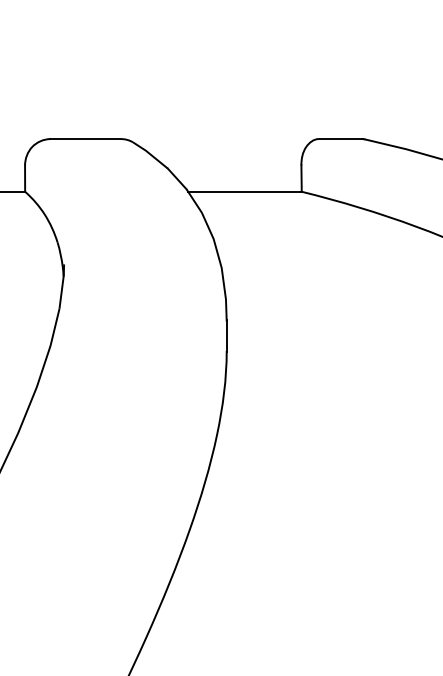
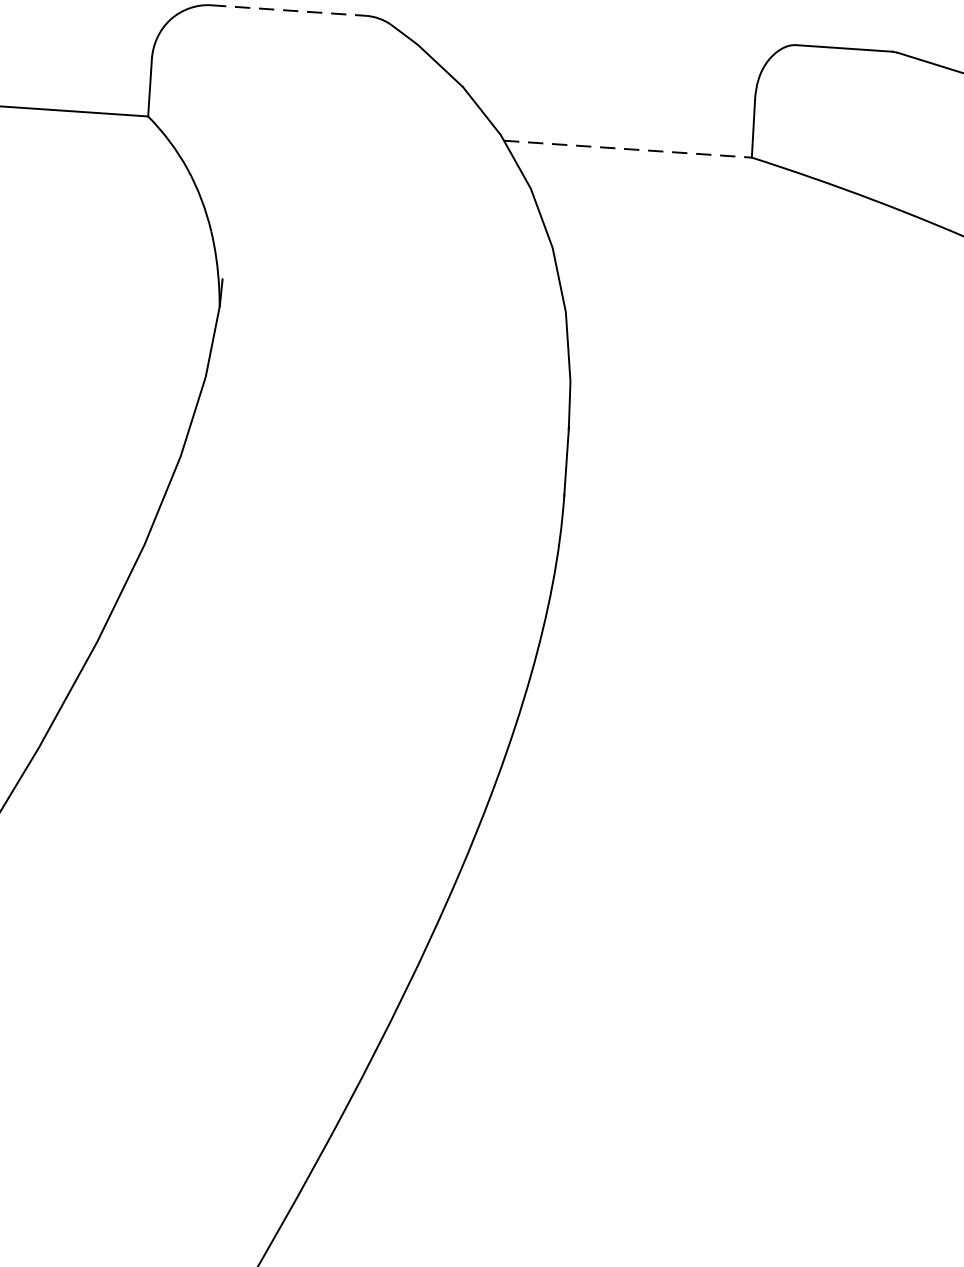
line: (85, 139) -> (287, 11), solid -> dashed
line: (244, 191) -> (626, 148), solid -> dashed

